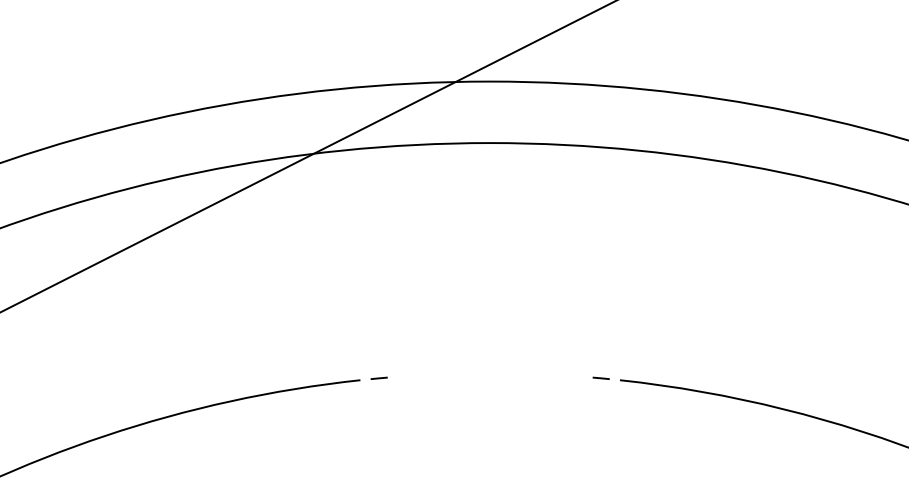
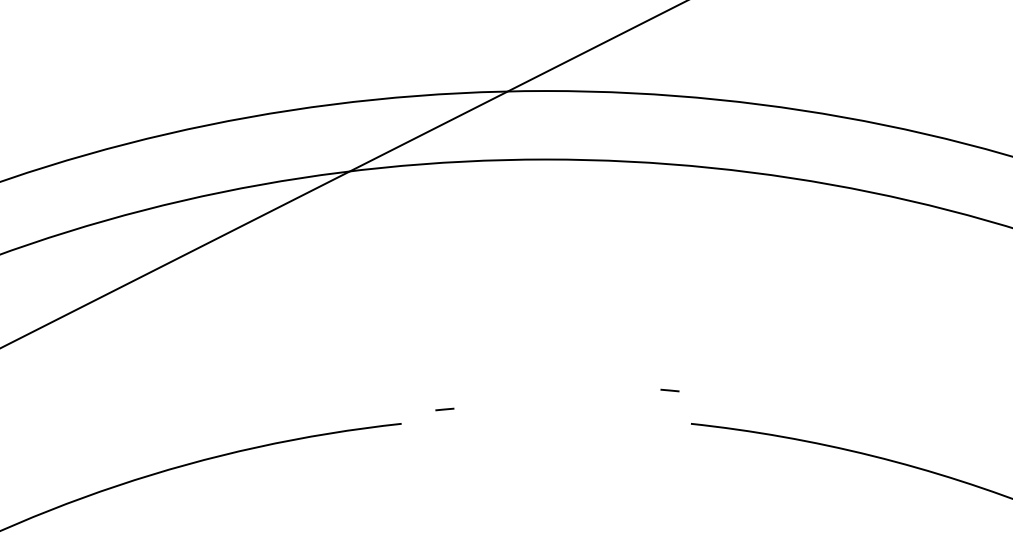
line: (378, 377) -> (444, 408), moved
line: (600, 377) -> (669, 389), moved

